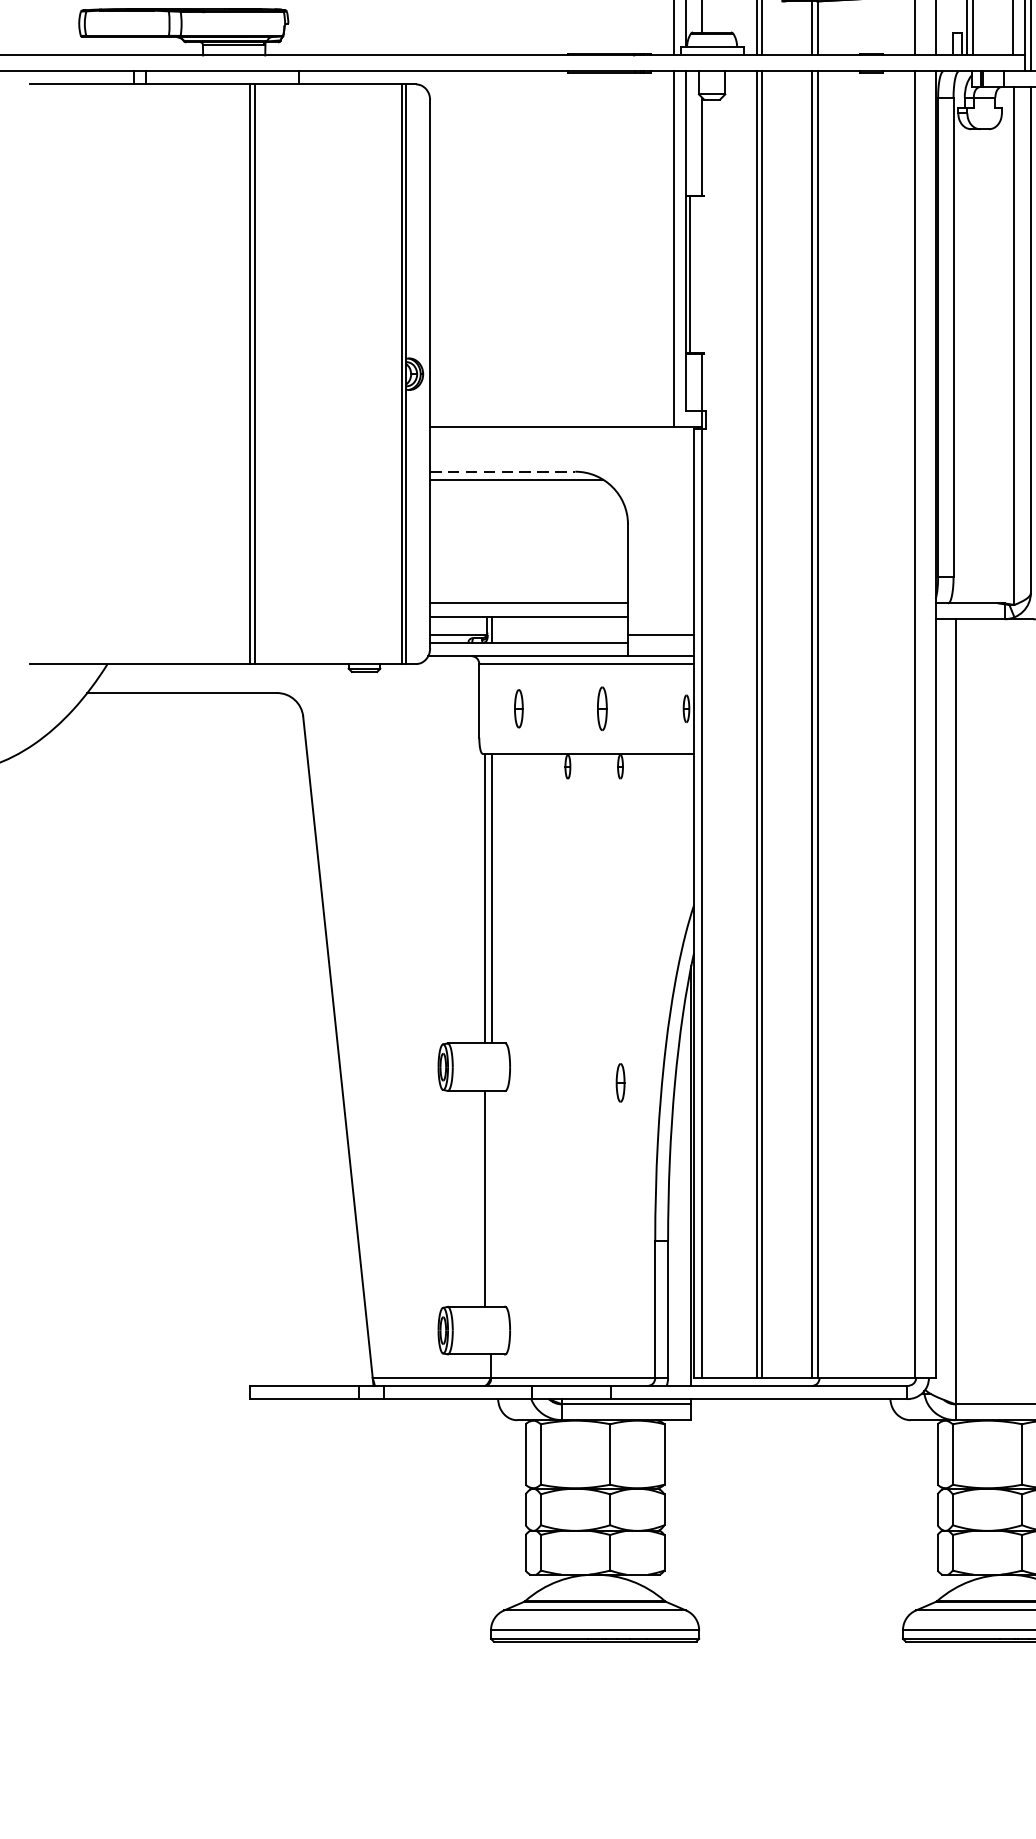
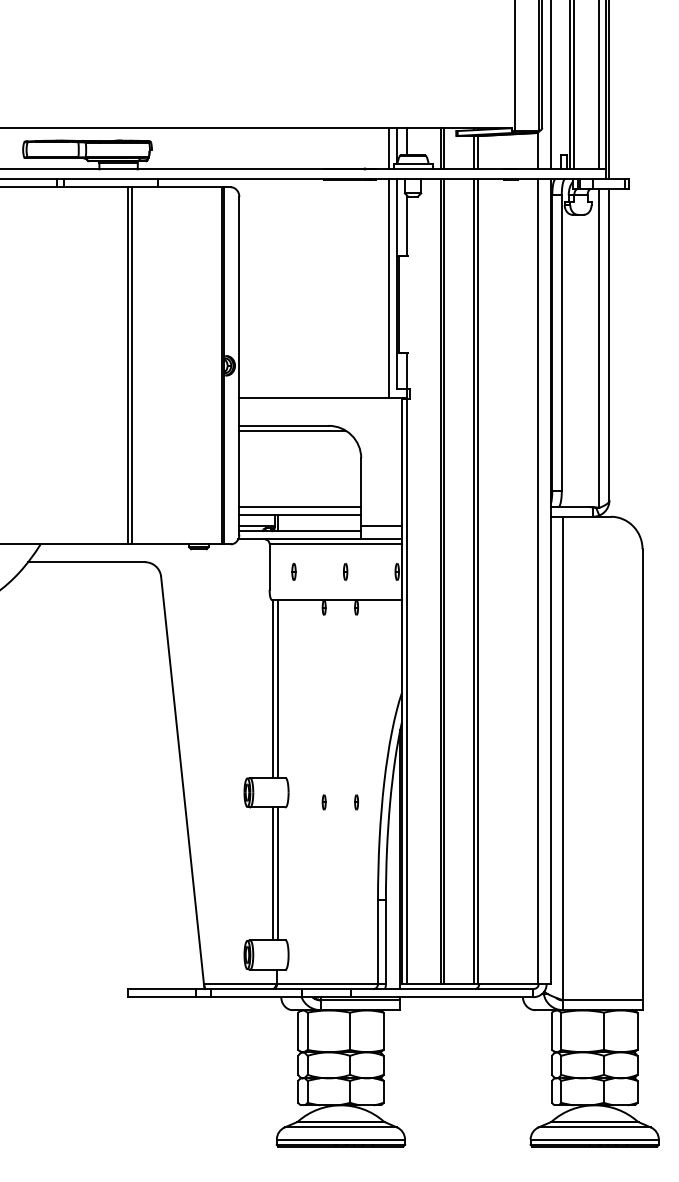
line: (503, 471) -> (284, 425), dashed -> solid
part: (518, 708) -> (293, 571), size x0.71
part: (602, 708) -> (345, 571), size x0.62
part: (566, 1083) -> (323, 802), added
part: (620, 1083) -> (356, 802), size x0.62
line: (492, 1198) -> (277, 873), added

